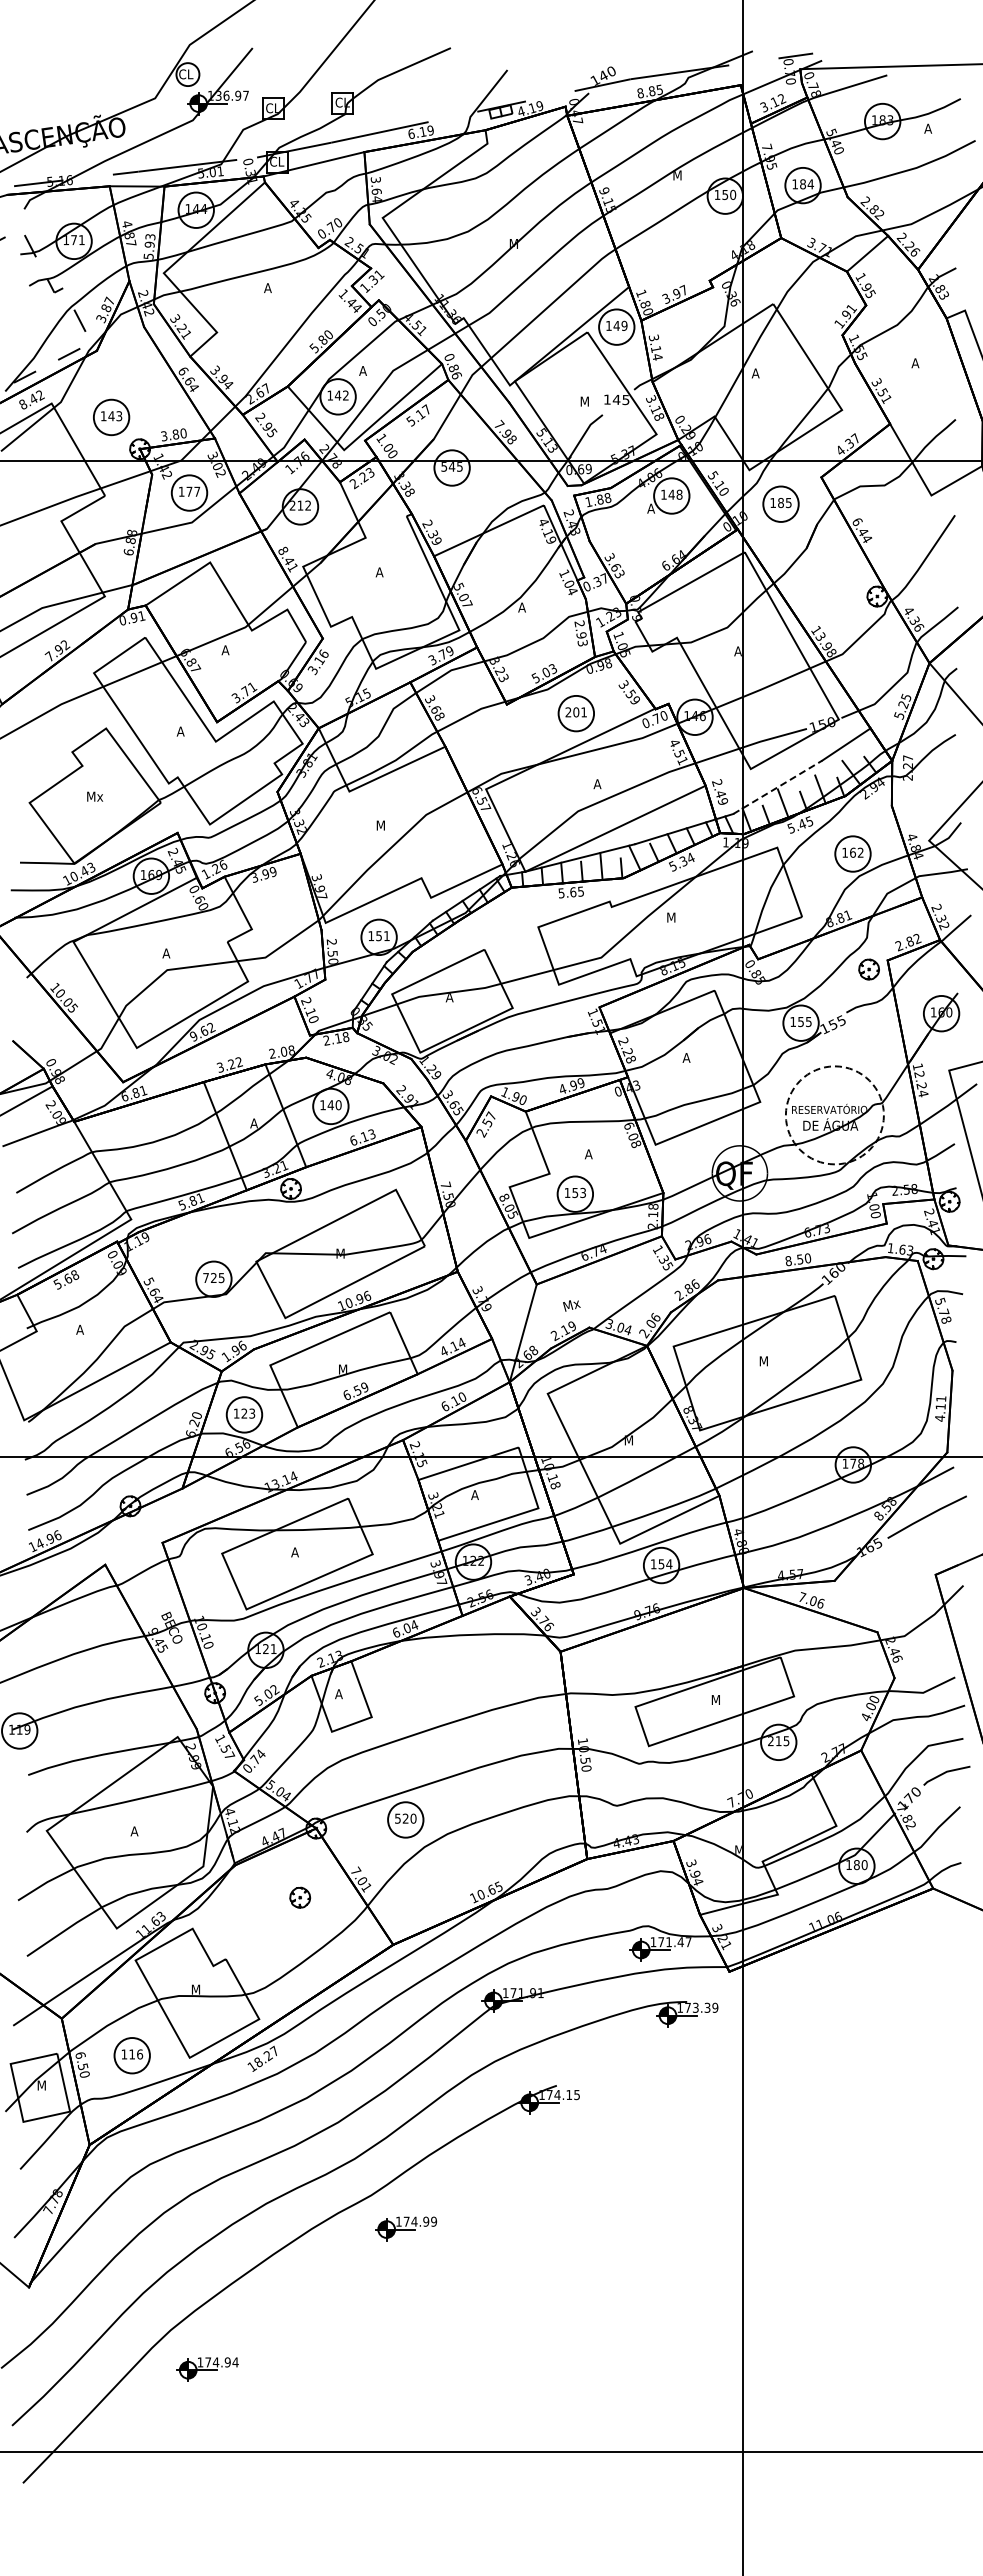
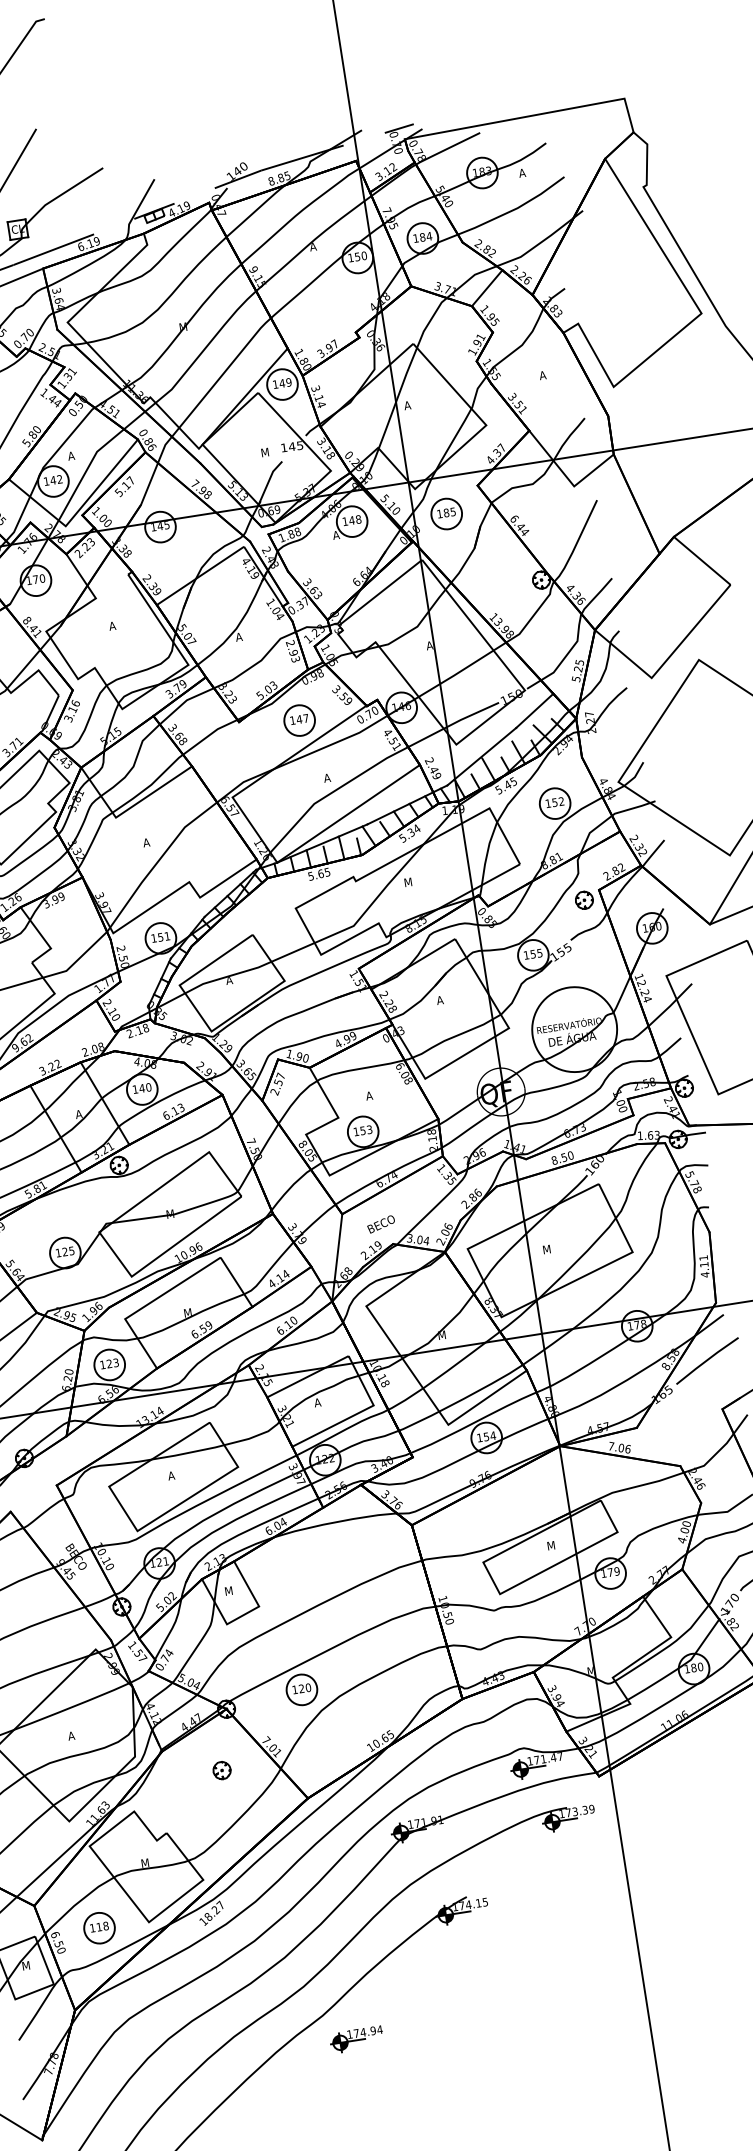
text: (676, 175) -> (313, 246), M -> A
text: (444, 466) -> (153, 526), 545 -> 145
text: (300, 505) -> (35, 579), 212 -> 170
text: (575, 712) -> (298, 719), 201 -> 147
line: (777, 787) -> (481, 756), dashed -> solid
text: (379, 825) -> (146, 842), M -> A
text: (853, 852) -> (555, 802), 162 -> 152
circle: (834, 1115) -> (574, 1029), dashed -> solid
text: (205, 1277) -> (57, 1252), 725 -> 125
text: (579, 1302) -> (381, 1223), Mx -> BECO
text: (339, 1694) -> (228, 1591), A -> M
text: (778, 1741) -> (610, 1572), 215 -> 179
text: (397, 1818) -> (294, 1689), 520 -> 120
text: (139, 2054) -> (105, 1926), 116 -> 118
text: (433, 2221) -> (379, 2029), 174.99 -> 174.94

